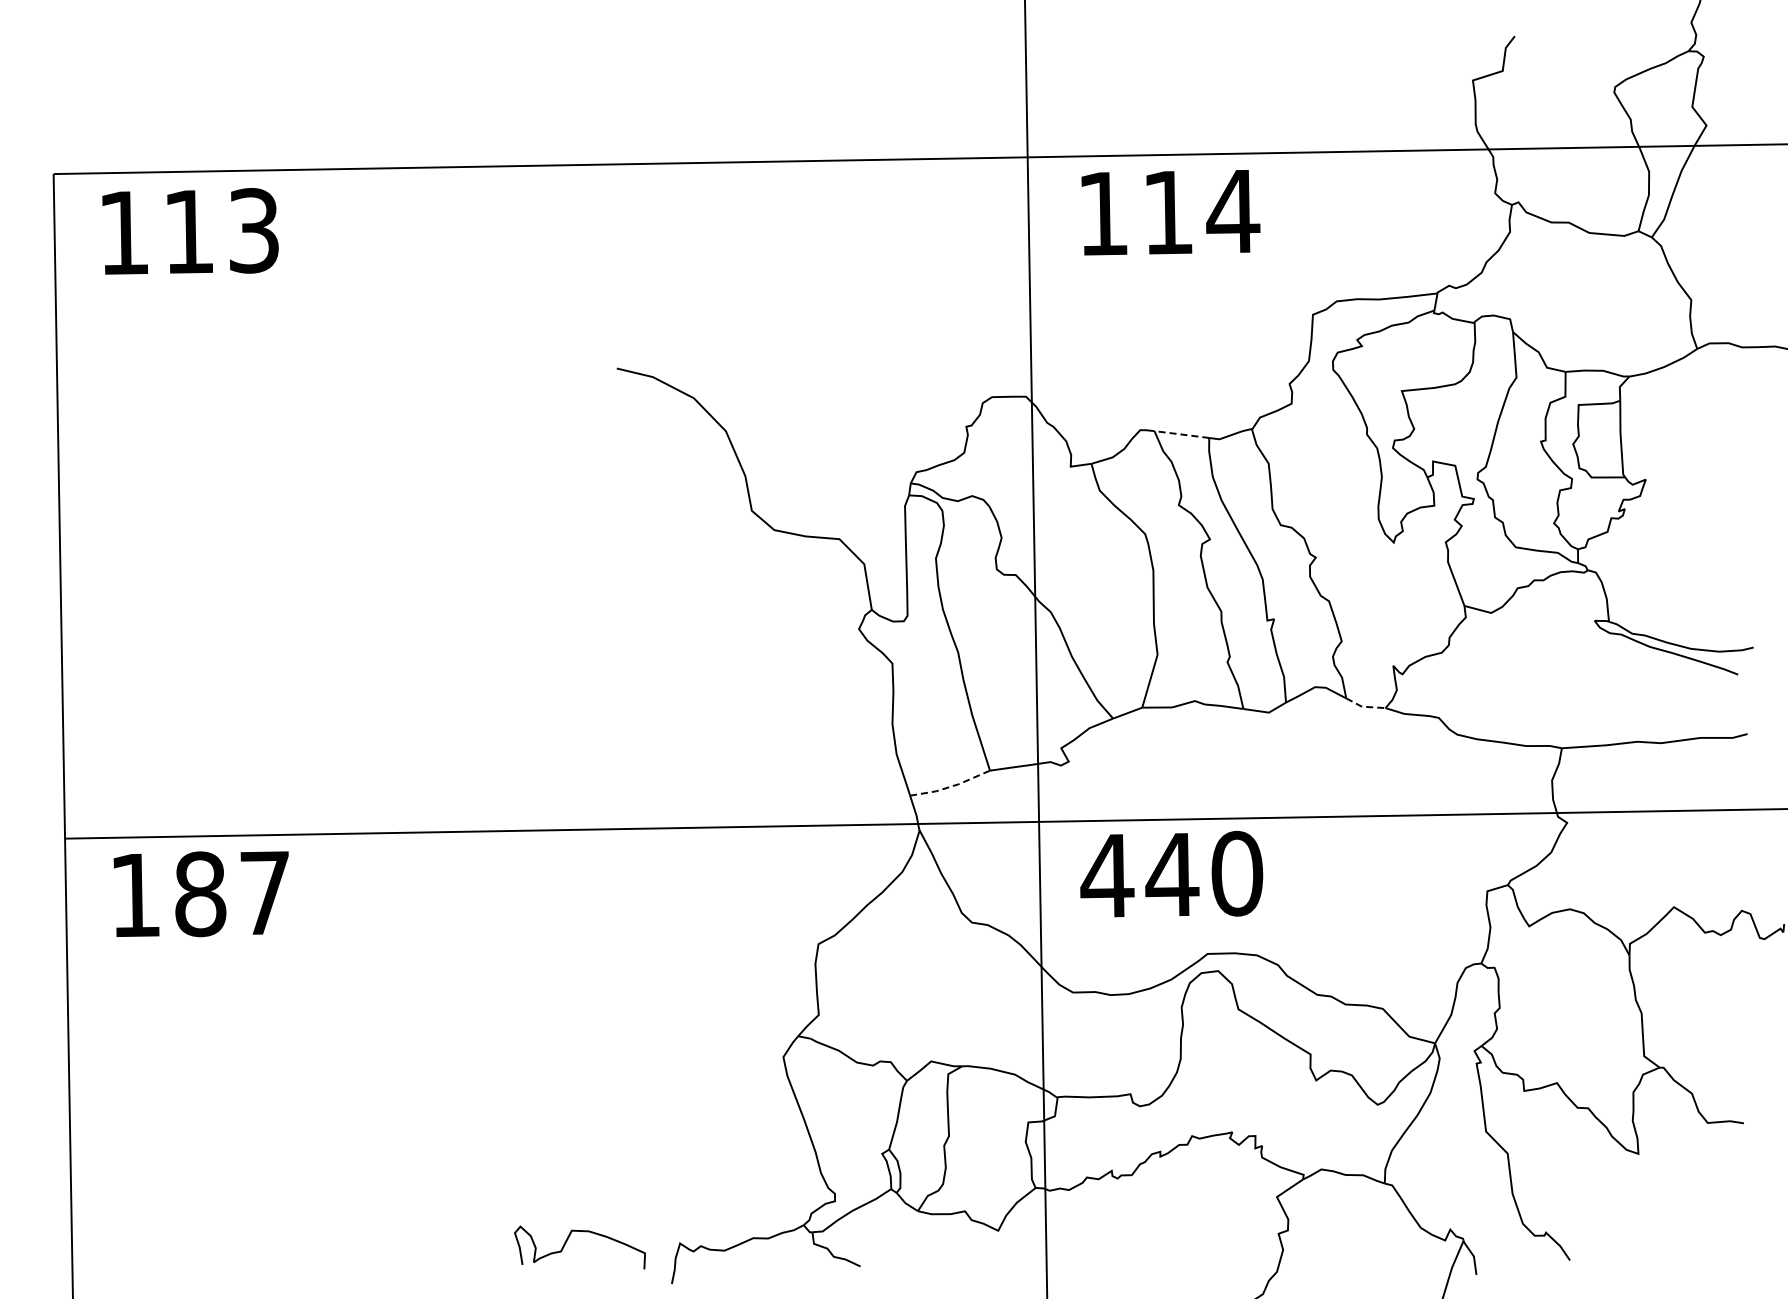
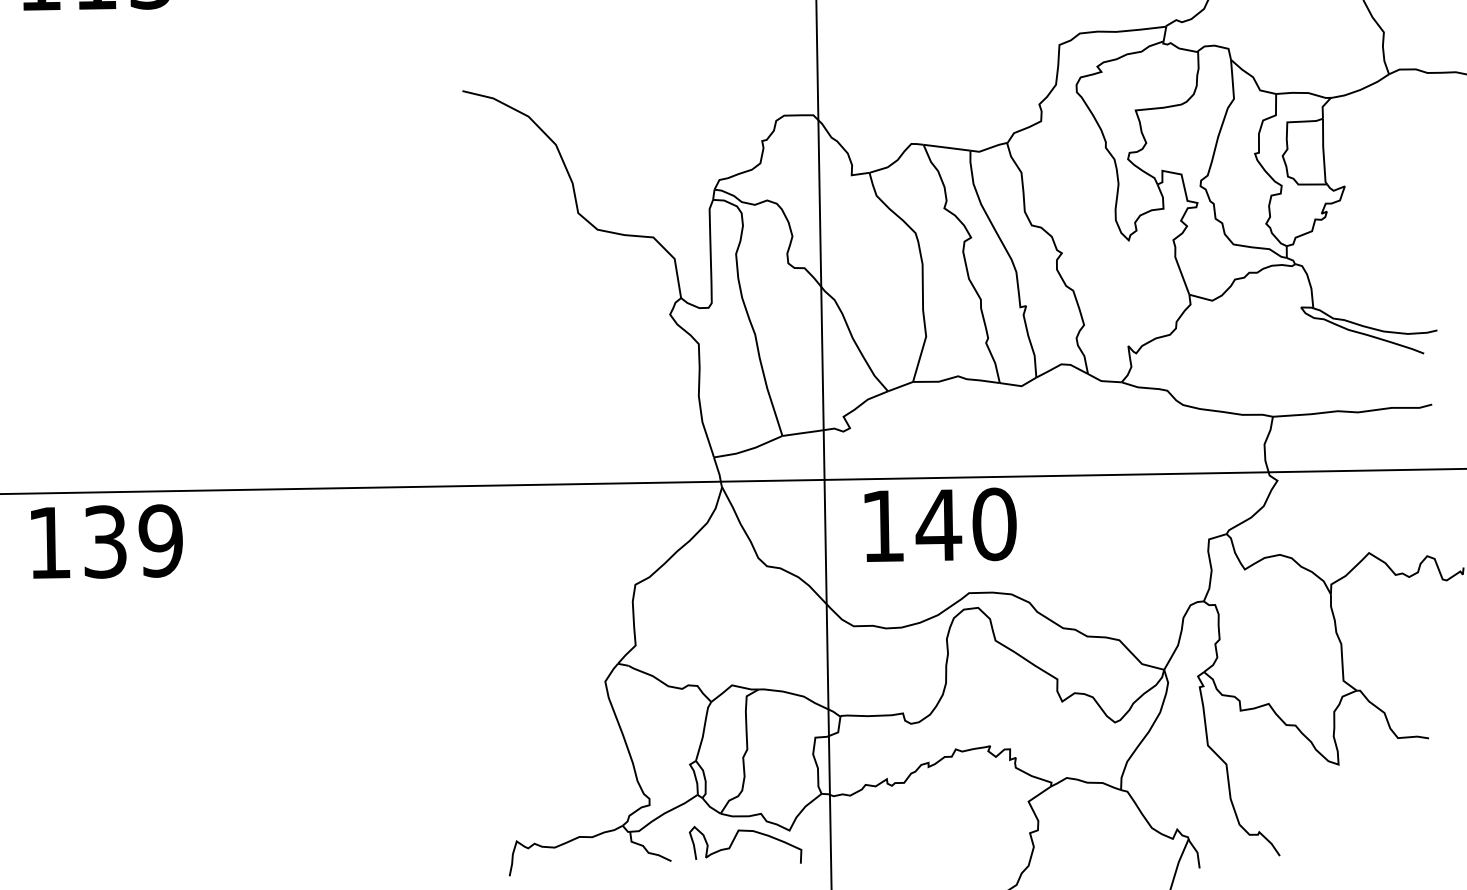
line: (1180, 434) -> (945, 147), dashed -> solid
line: (1364, 706) -> (1103, 380), dashed -> solid
line: (951, 786) -> (749, 449), dashed -> solid
text: (1107, 875) -> (883, 525), 440 -> 140
text: (232, 893) -> (132, 541), 187 -> 139
curve: (567, 1241) -> (734, 839), moved

